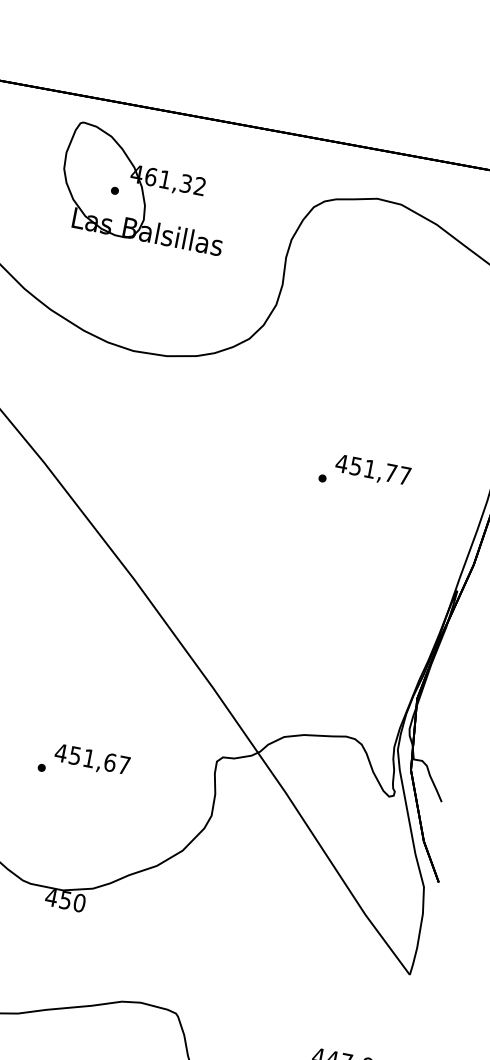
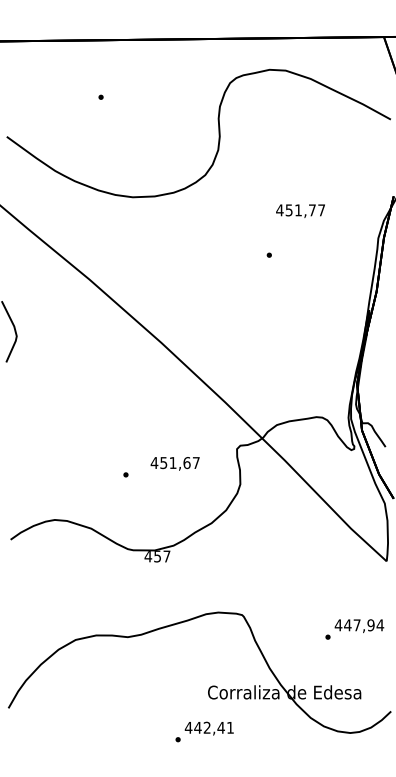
part: (145, 187) -> (120, 91), removed
text: (372, 469) -> (300, 210), moved
text: (91, 759) -> (174, 463), moved
text: (78, 902) -> (166, 556), 450 -> 457

